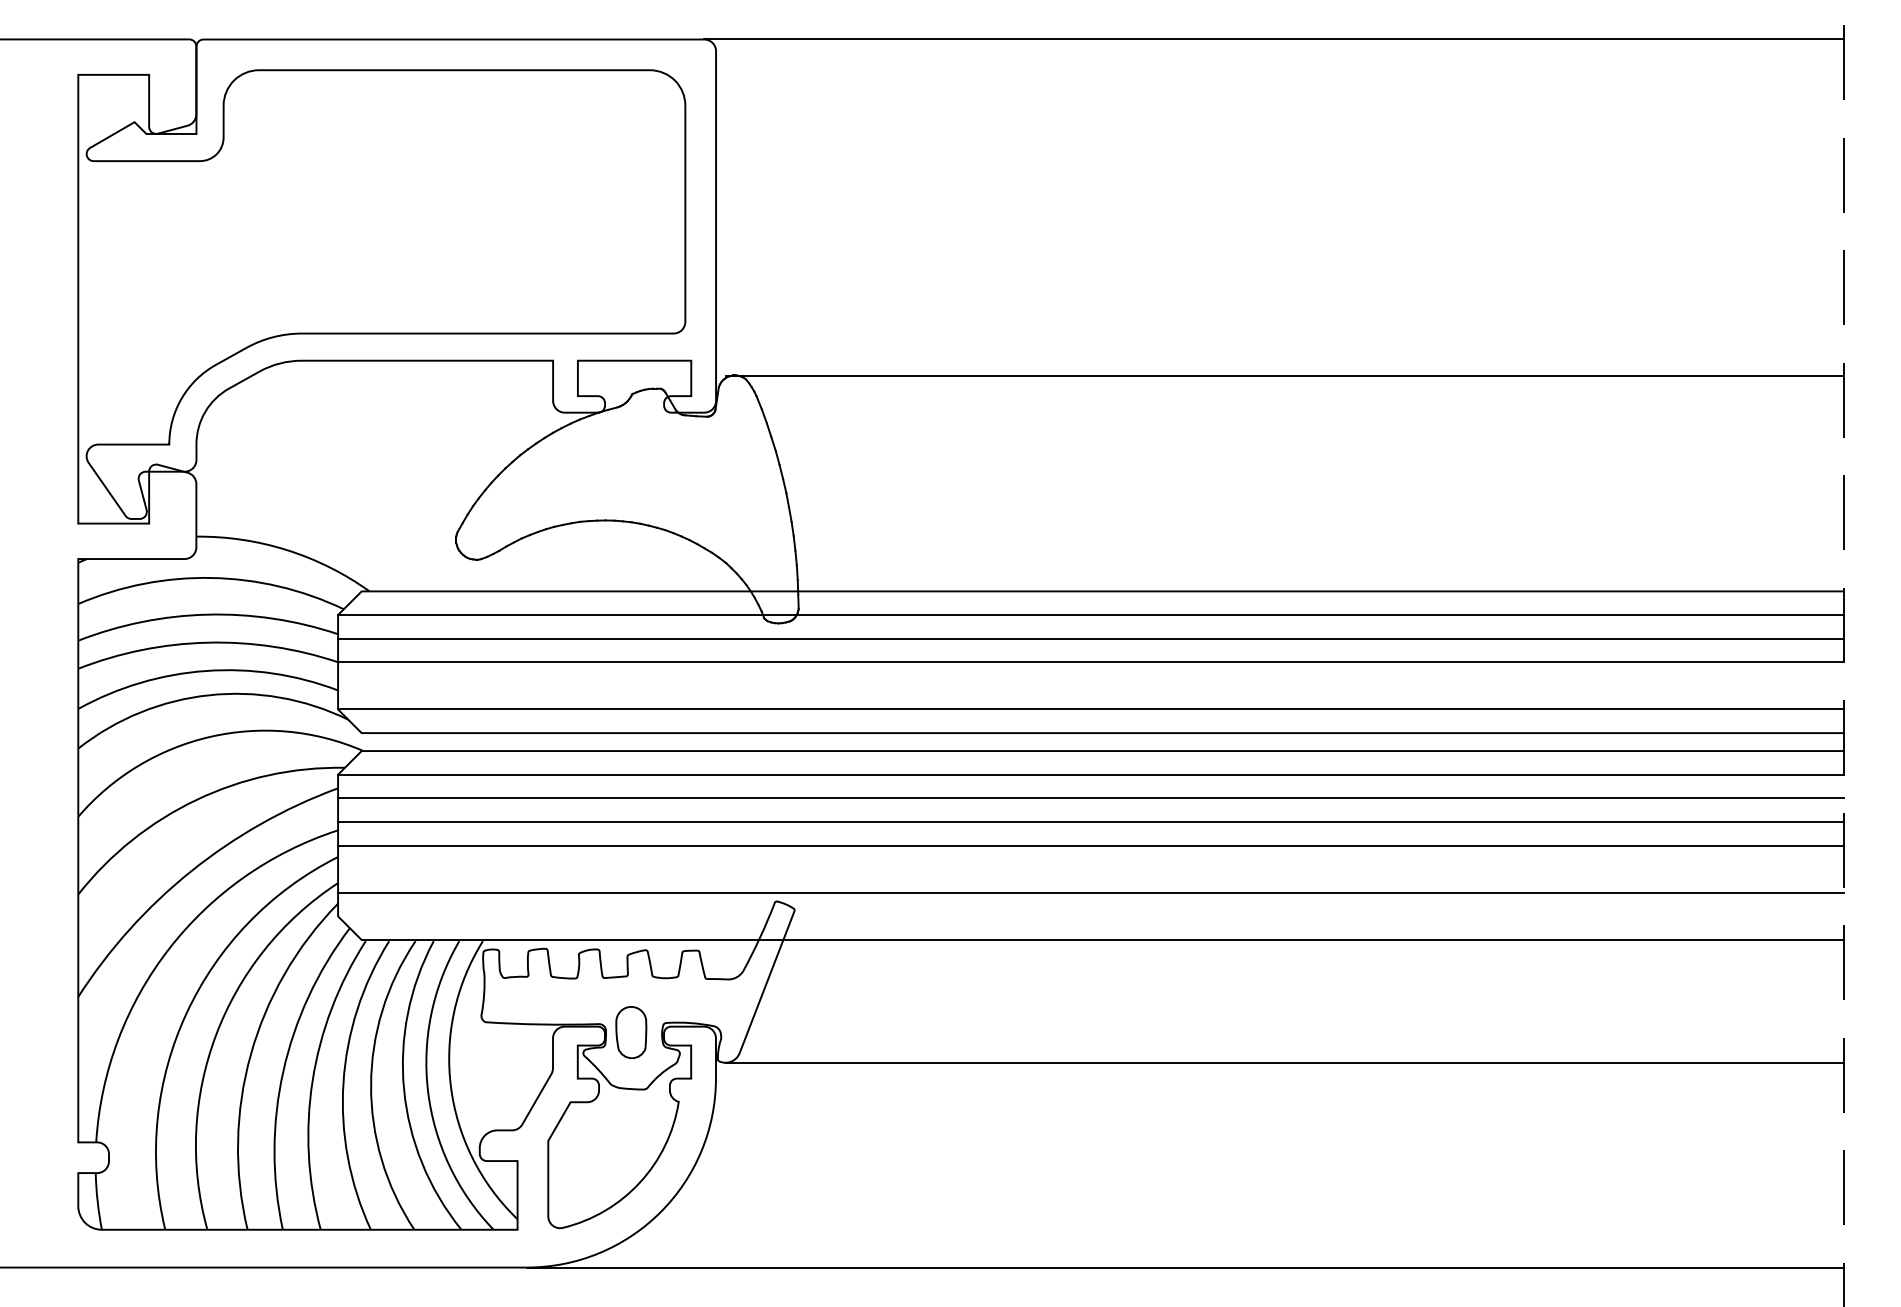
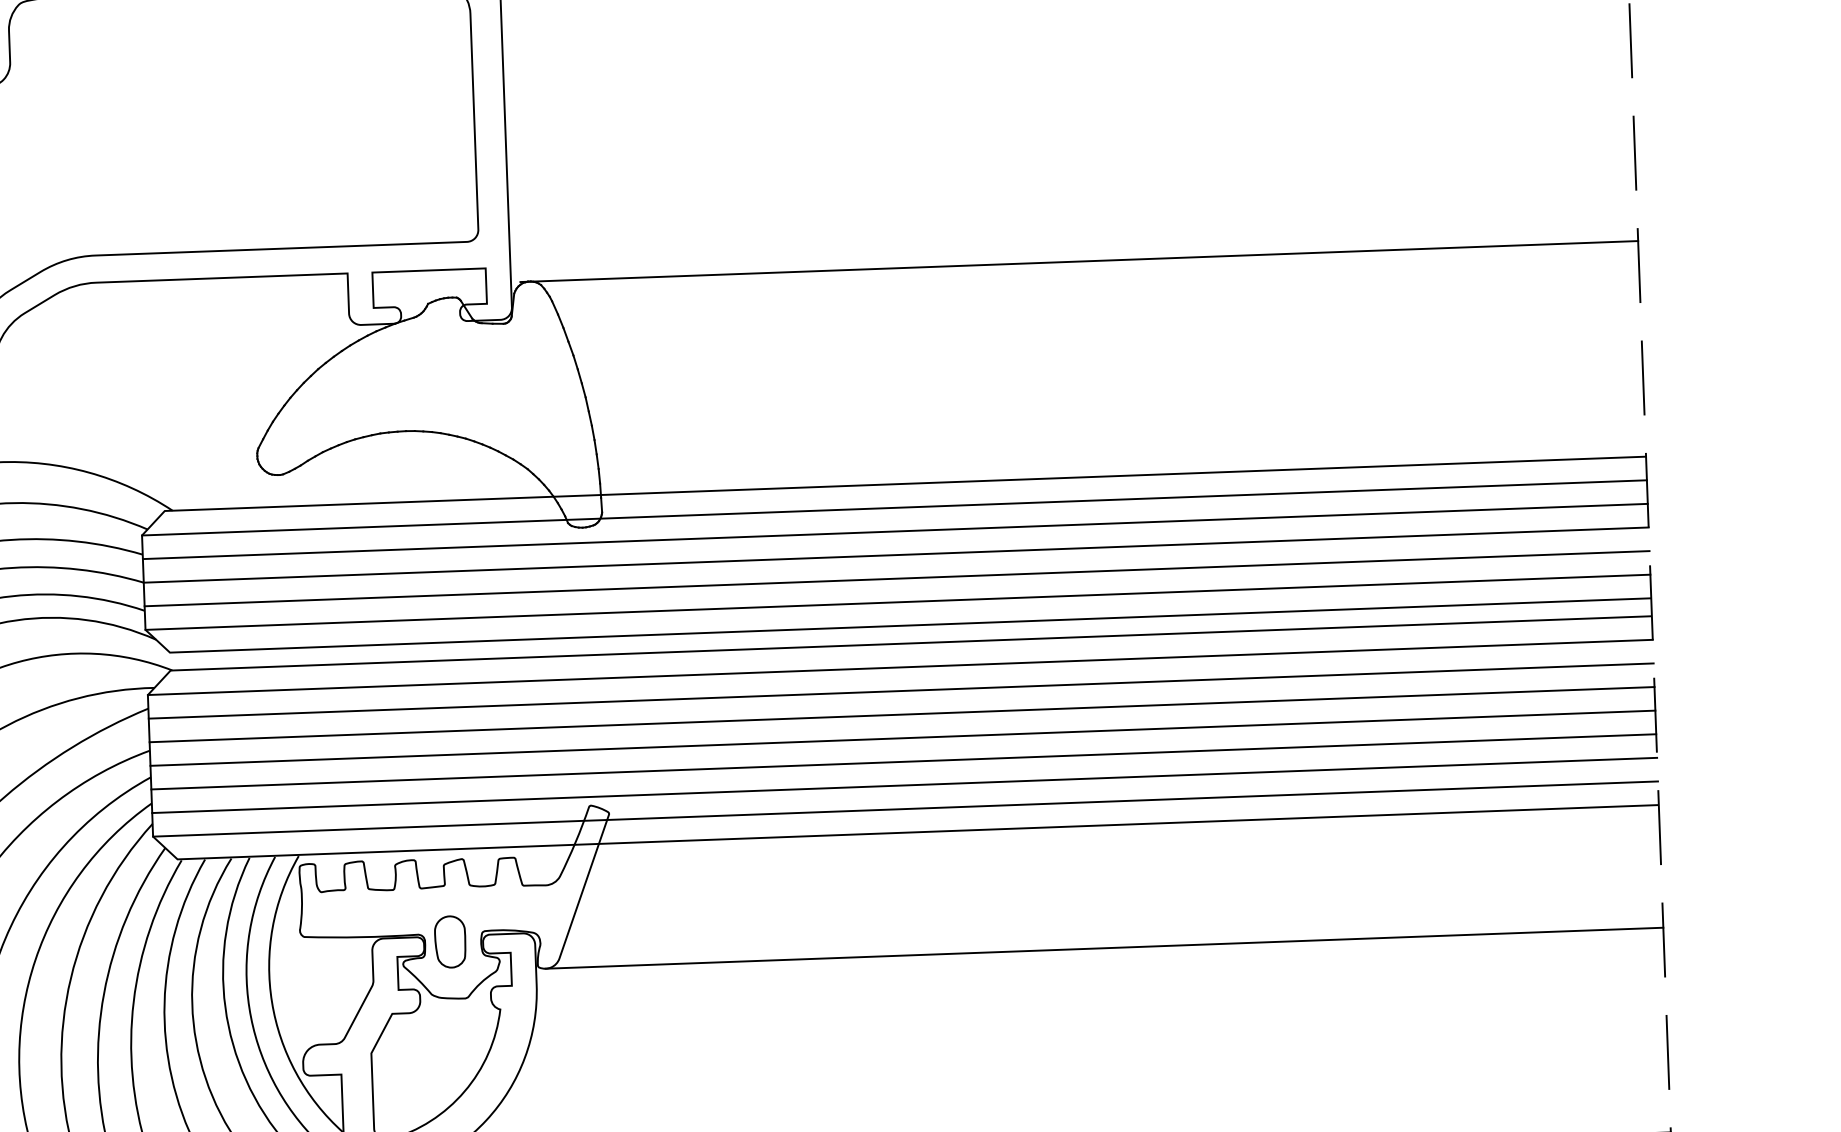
line: (1090, 685) -> (896, 578), added
line: (1090, 869) -> (903, 762), added
line: (1090, 916) -> (905, 809), added

